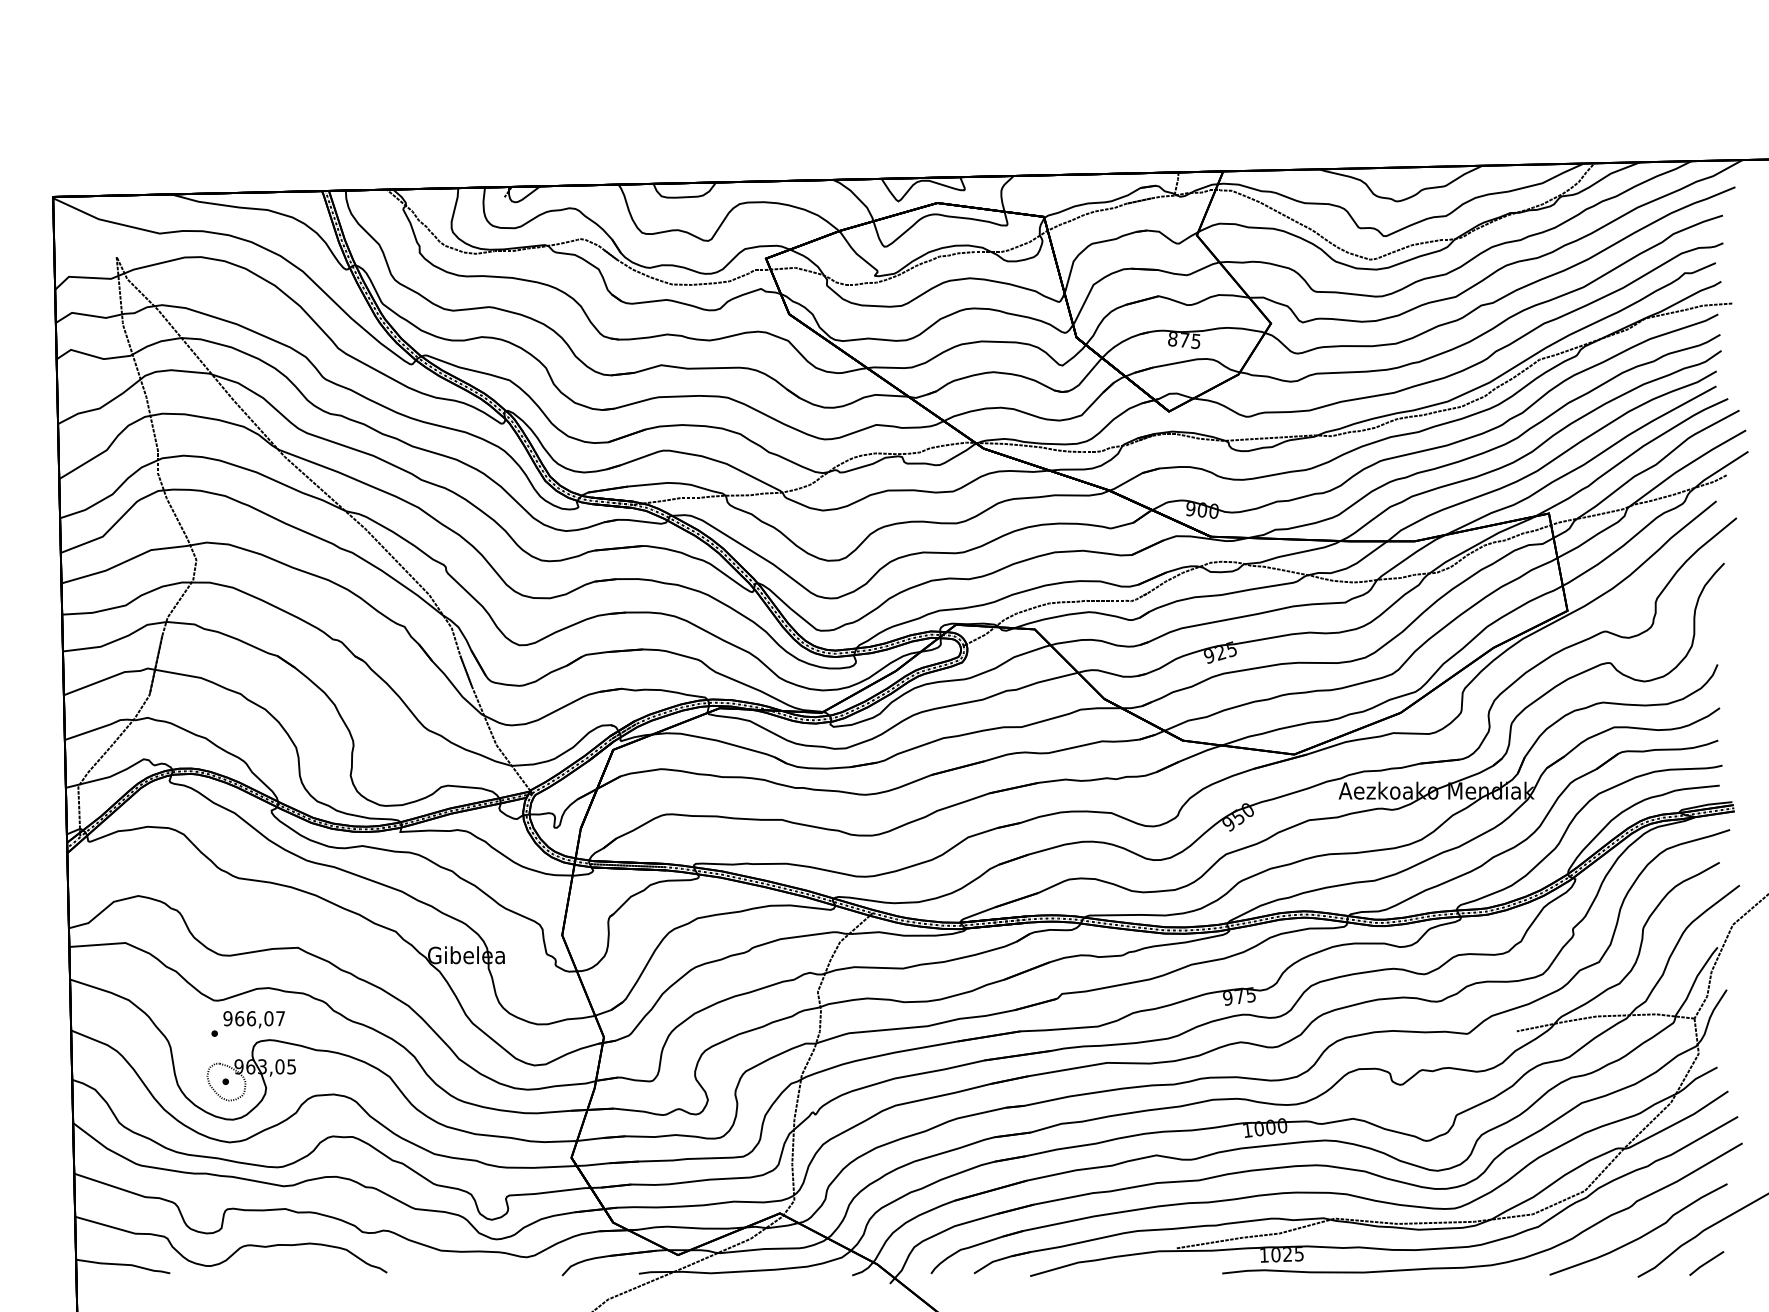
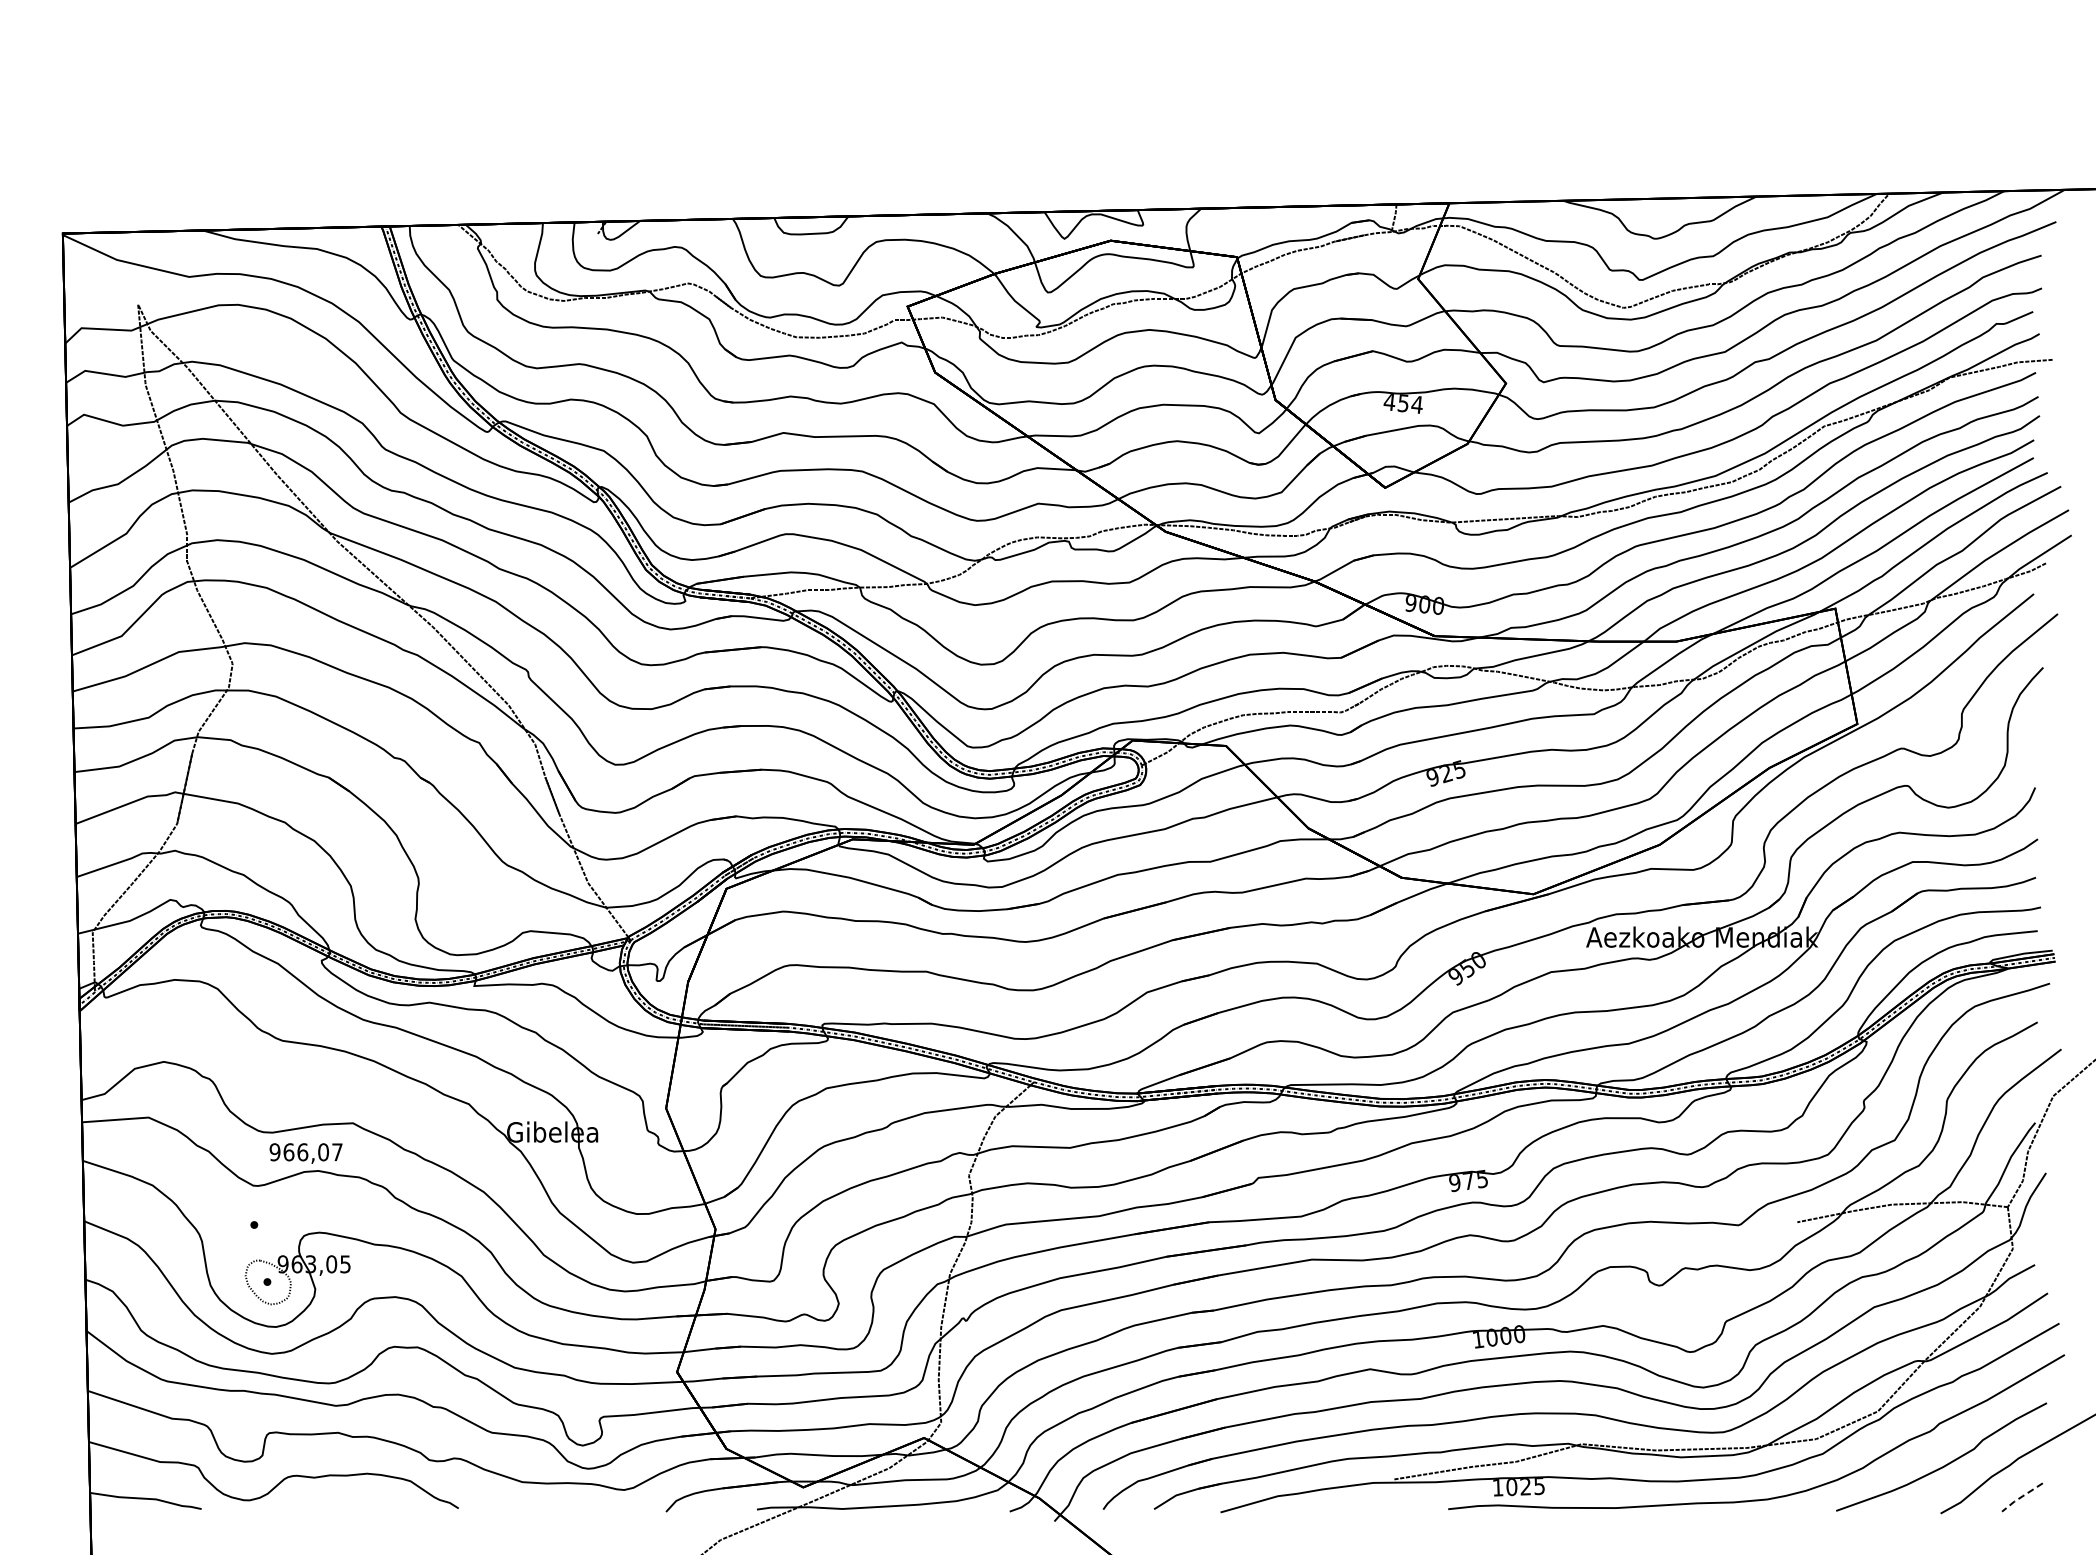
text: (1183, 340) -> (1402, 403), 875 -> 454
text: (253, 1019) -> (305, 1153), moved
line: (1706, 1263) -> (2021, 1497), solid -> dashed

